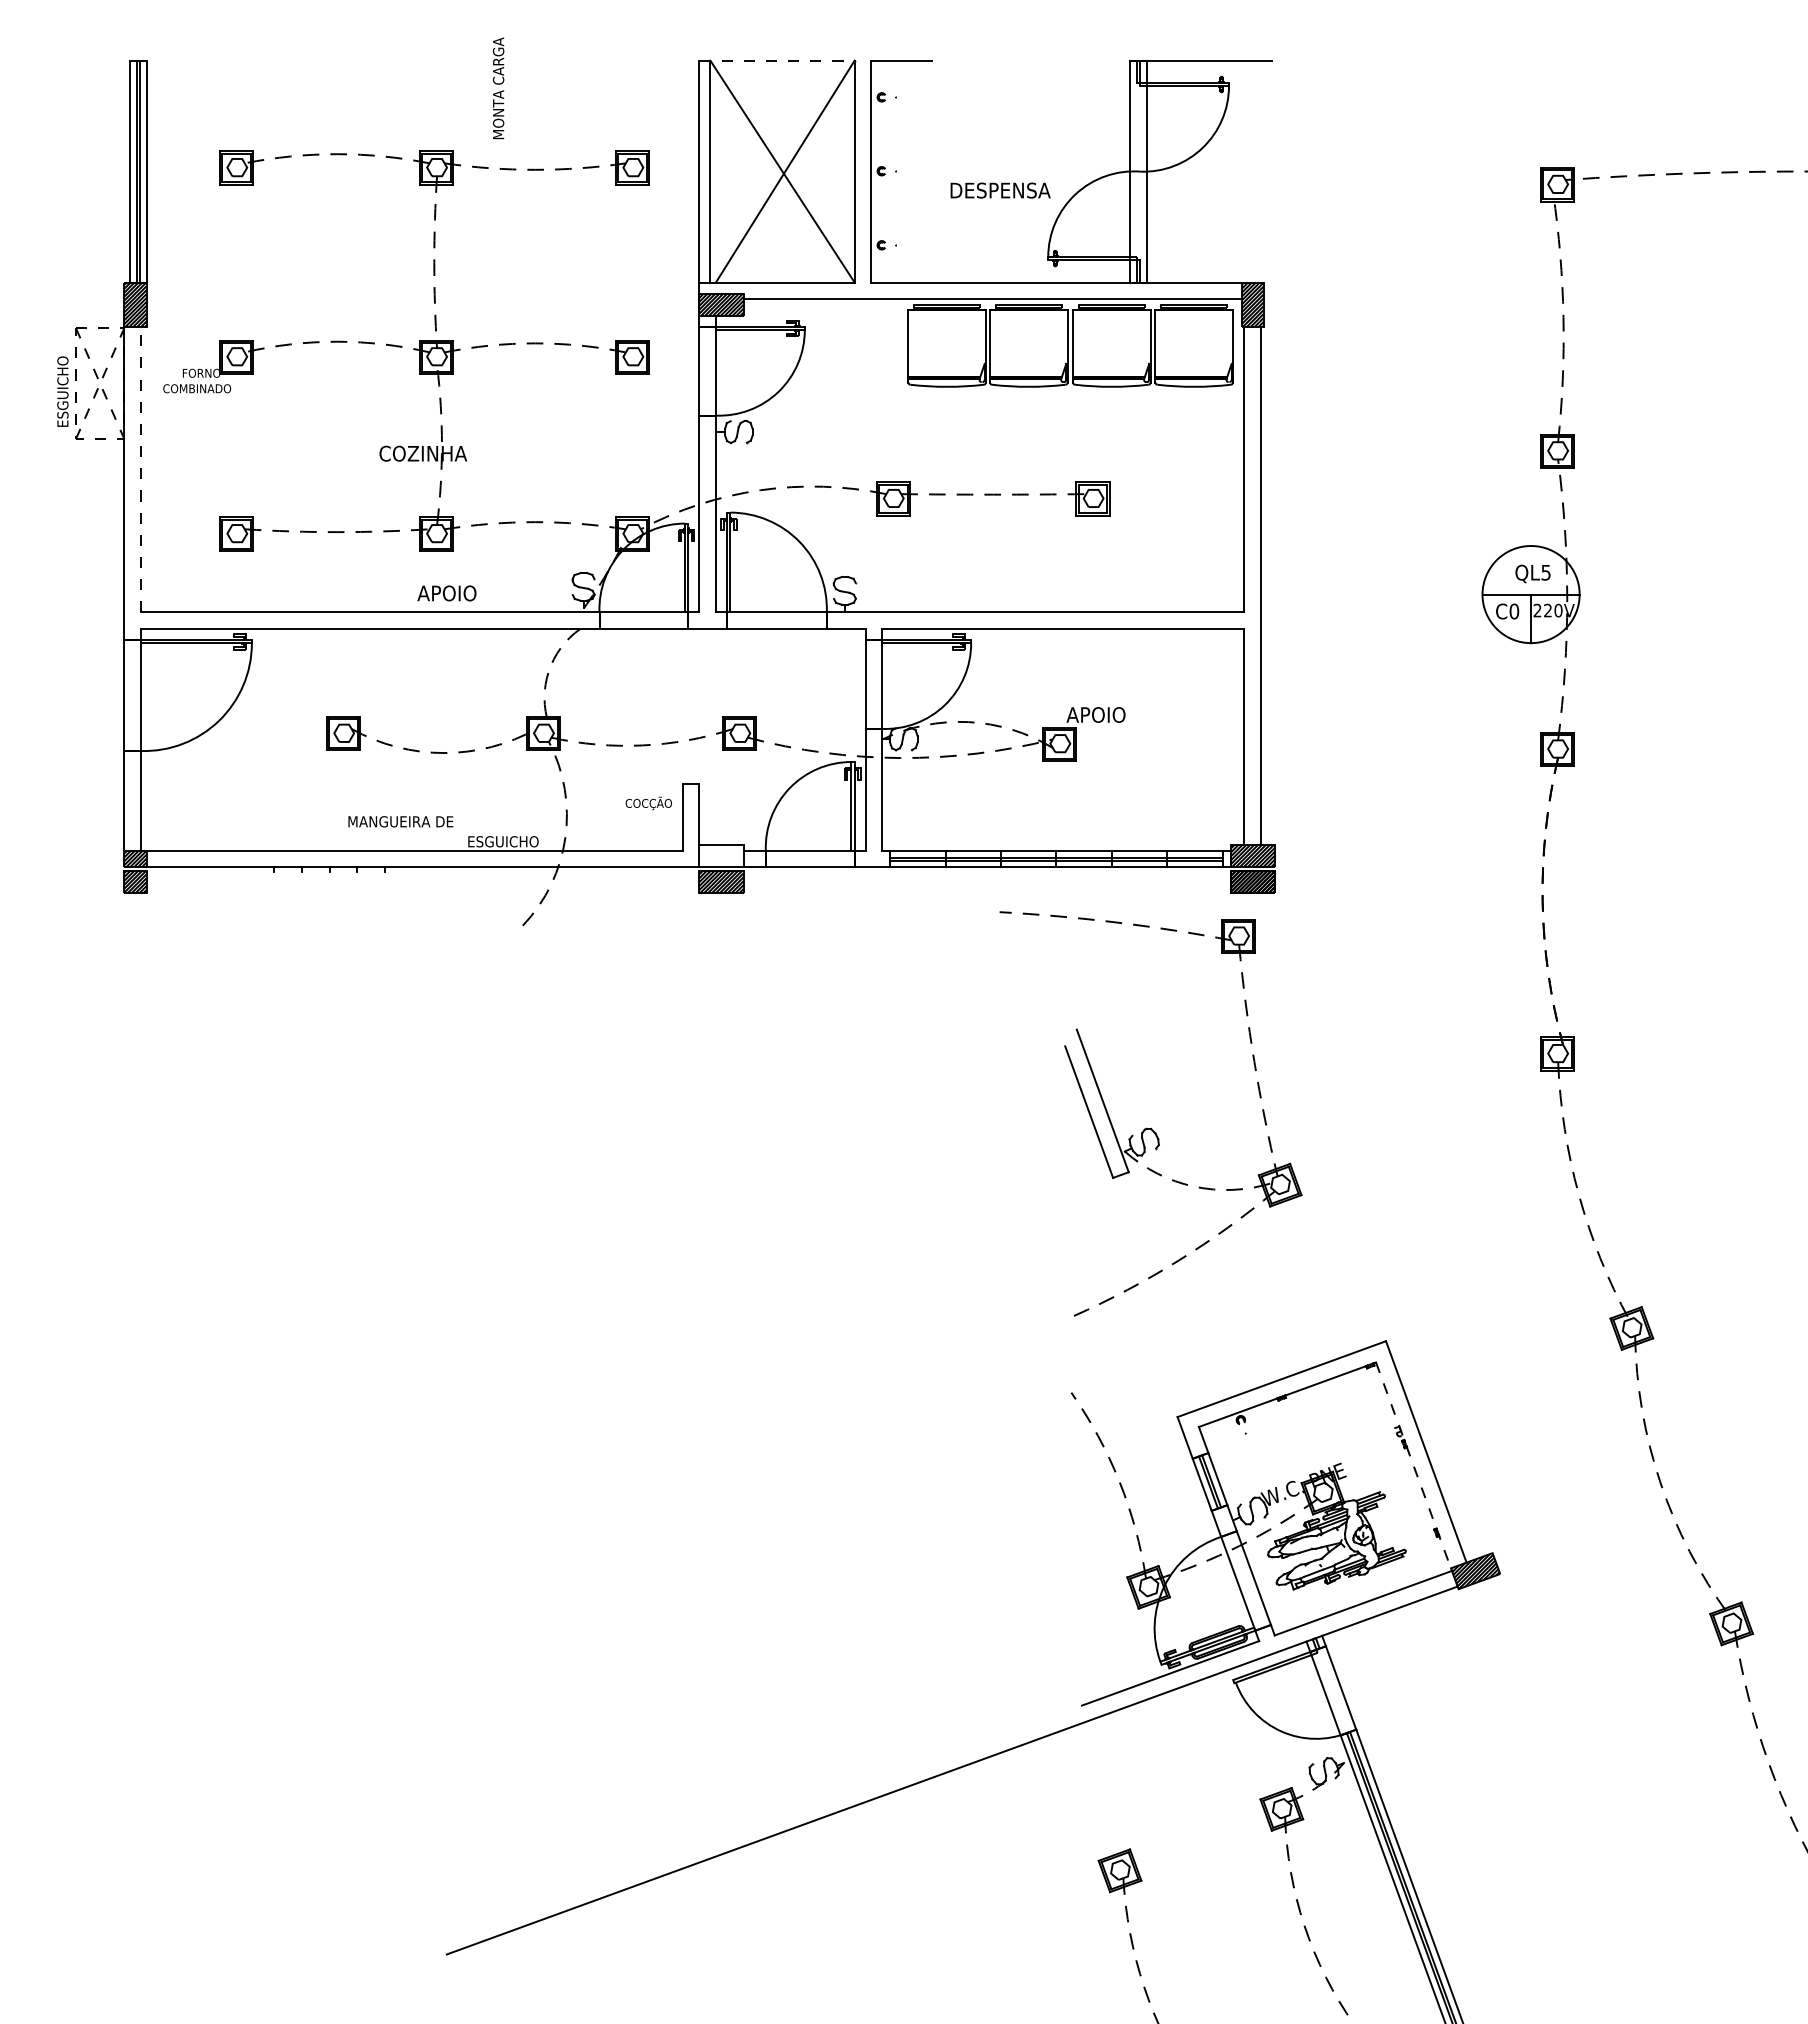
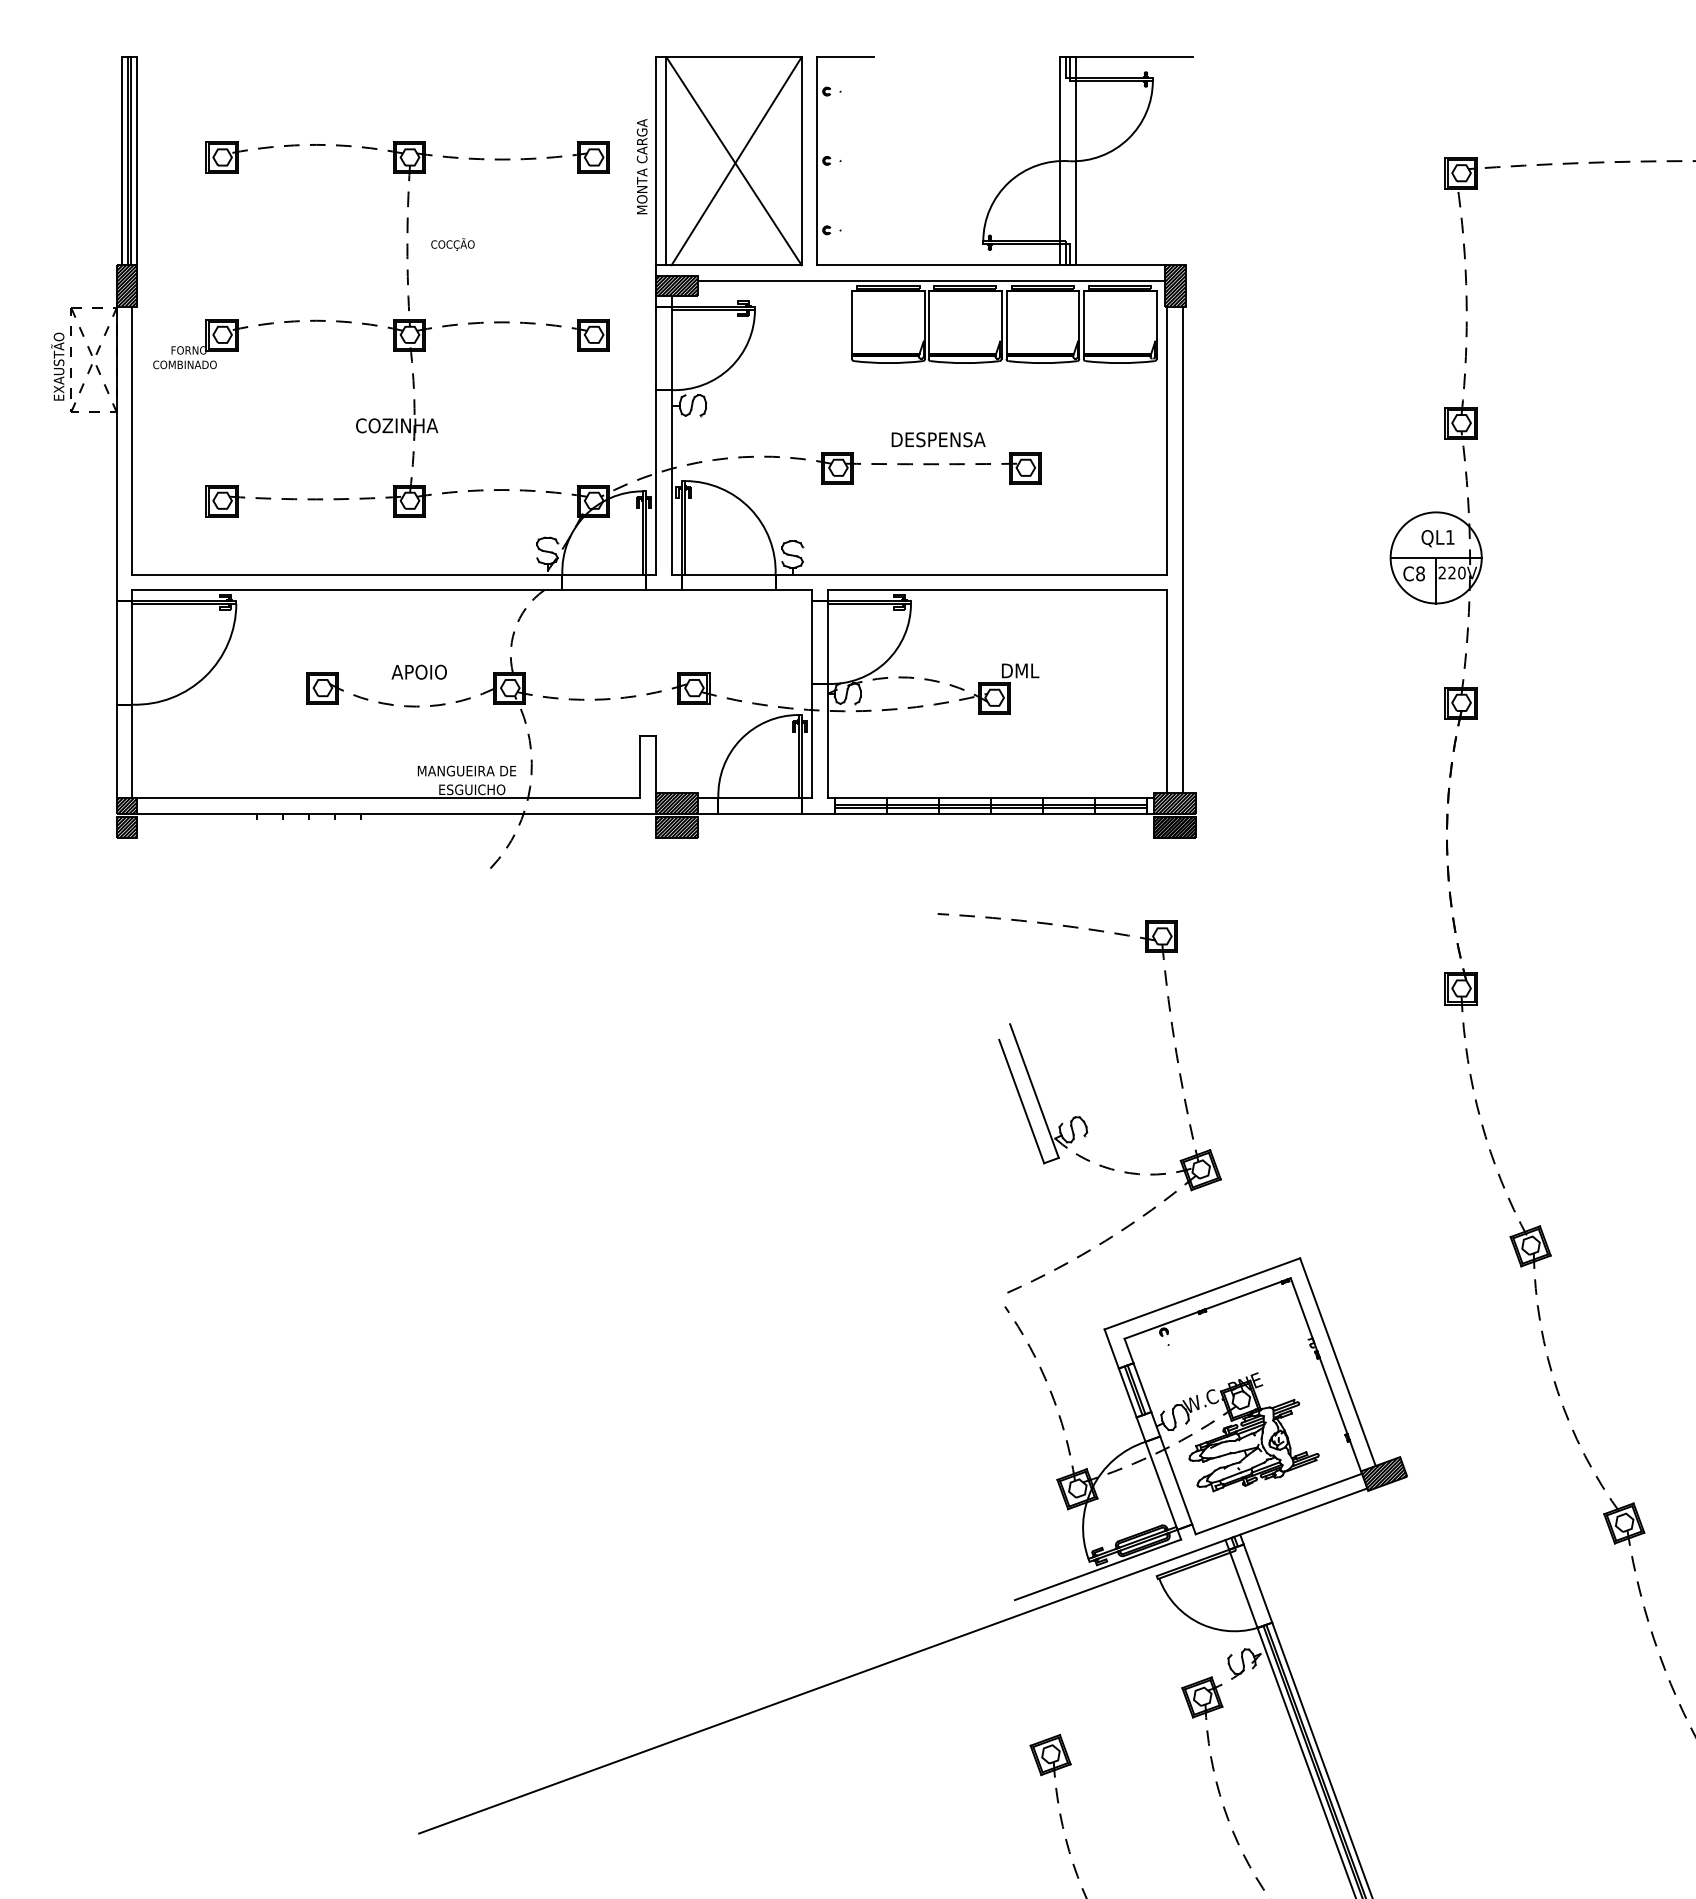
line: (776, 60) -> (728, 56), dashed -> solid
text: (498, 88) -> (642, 166), moved
text: (1000, 190) -> (938, 439), moved
text: (61, 386) -> (57, 362), ESGUICHO -> EXAUSTÃO
line: (140, 469) -> (131, 440), dashed -> solid
text: (1545, 572) -> (1449, 537), QL5 -> QL1
text: (446, 593) -> (418, 672), moved
text: (1514, 611) -> (1420, 573), C0 -> C8
text: (1095, 714) -> (1027, 670), APOIO -> DML
text: (648, 803) -> (452, 244), moved
text: (400, 821) -> (466, 770), moved
hatch: (721, 856) -> (676, 803), added
part: (1146, 1127) -> (1075, 1115), moved
line: (1413, 1465) -> (1325, 1374), dashed -> solid

